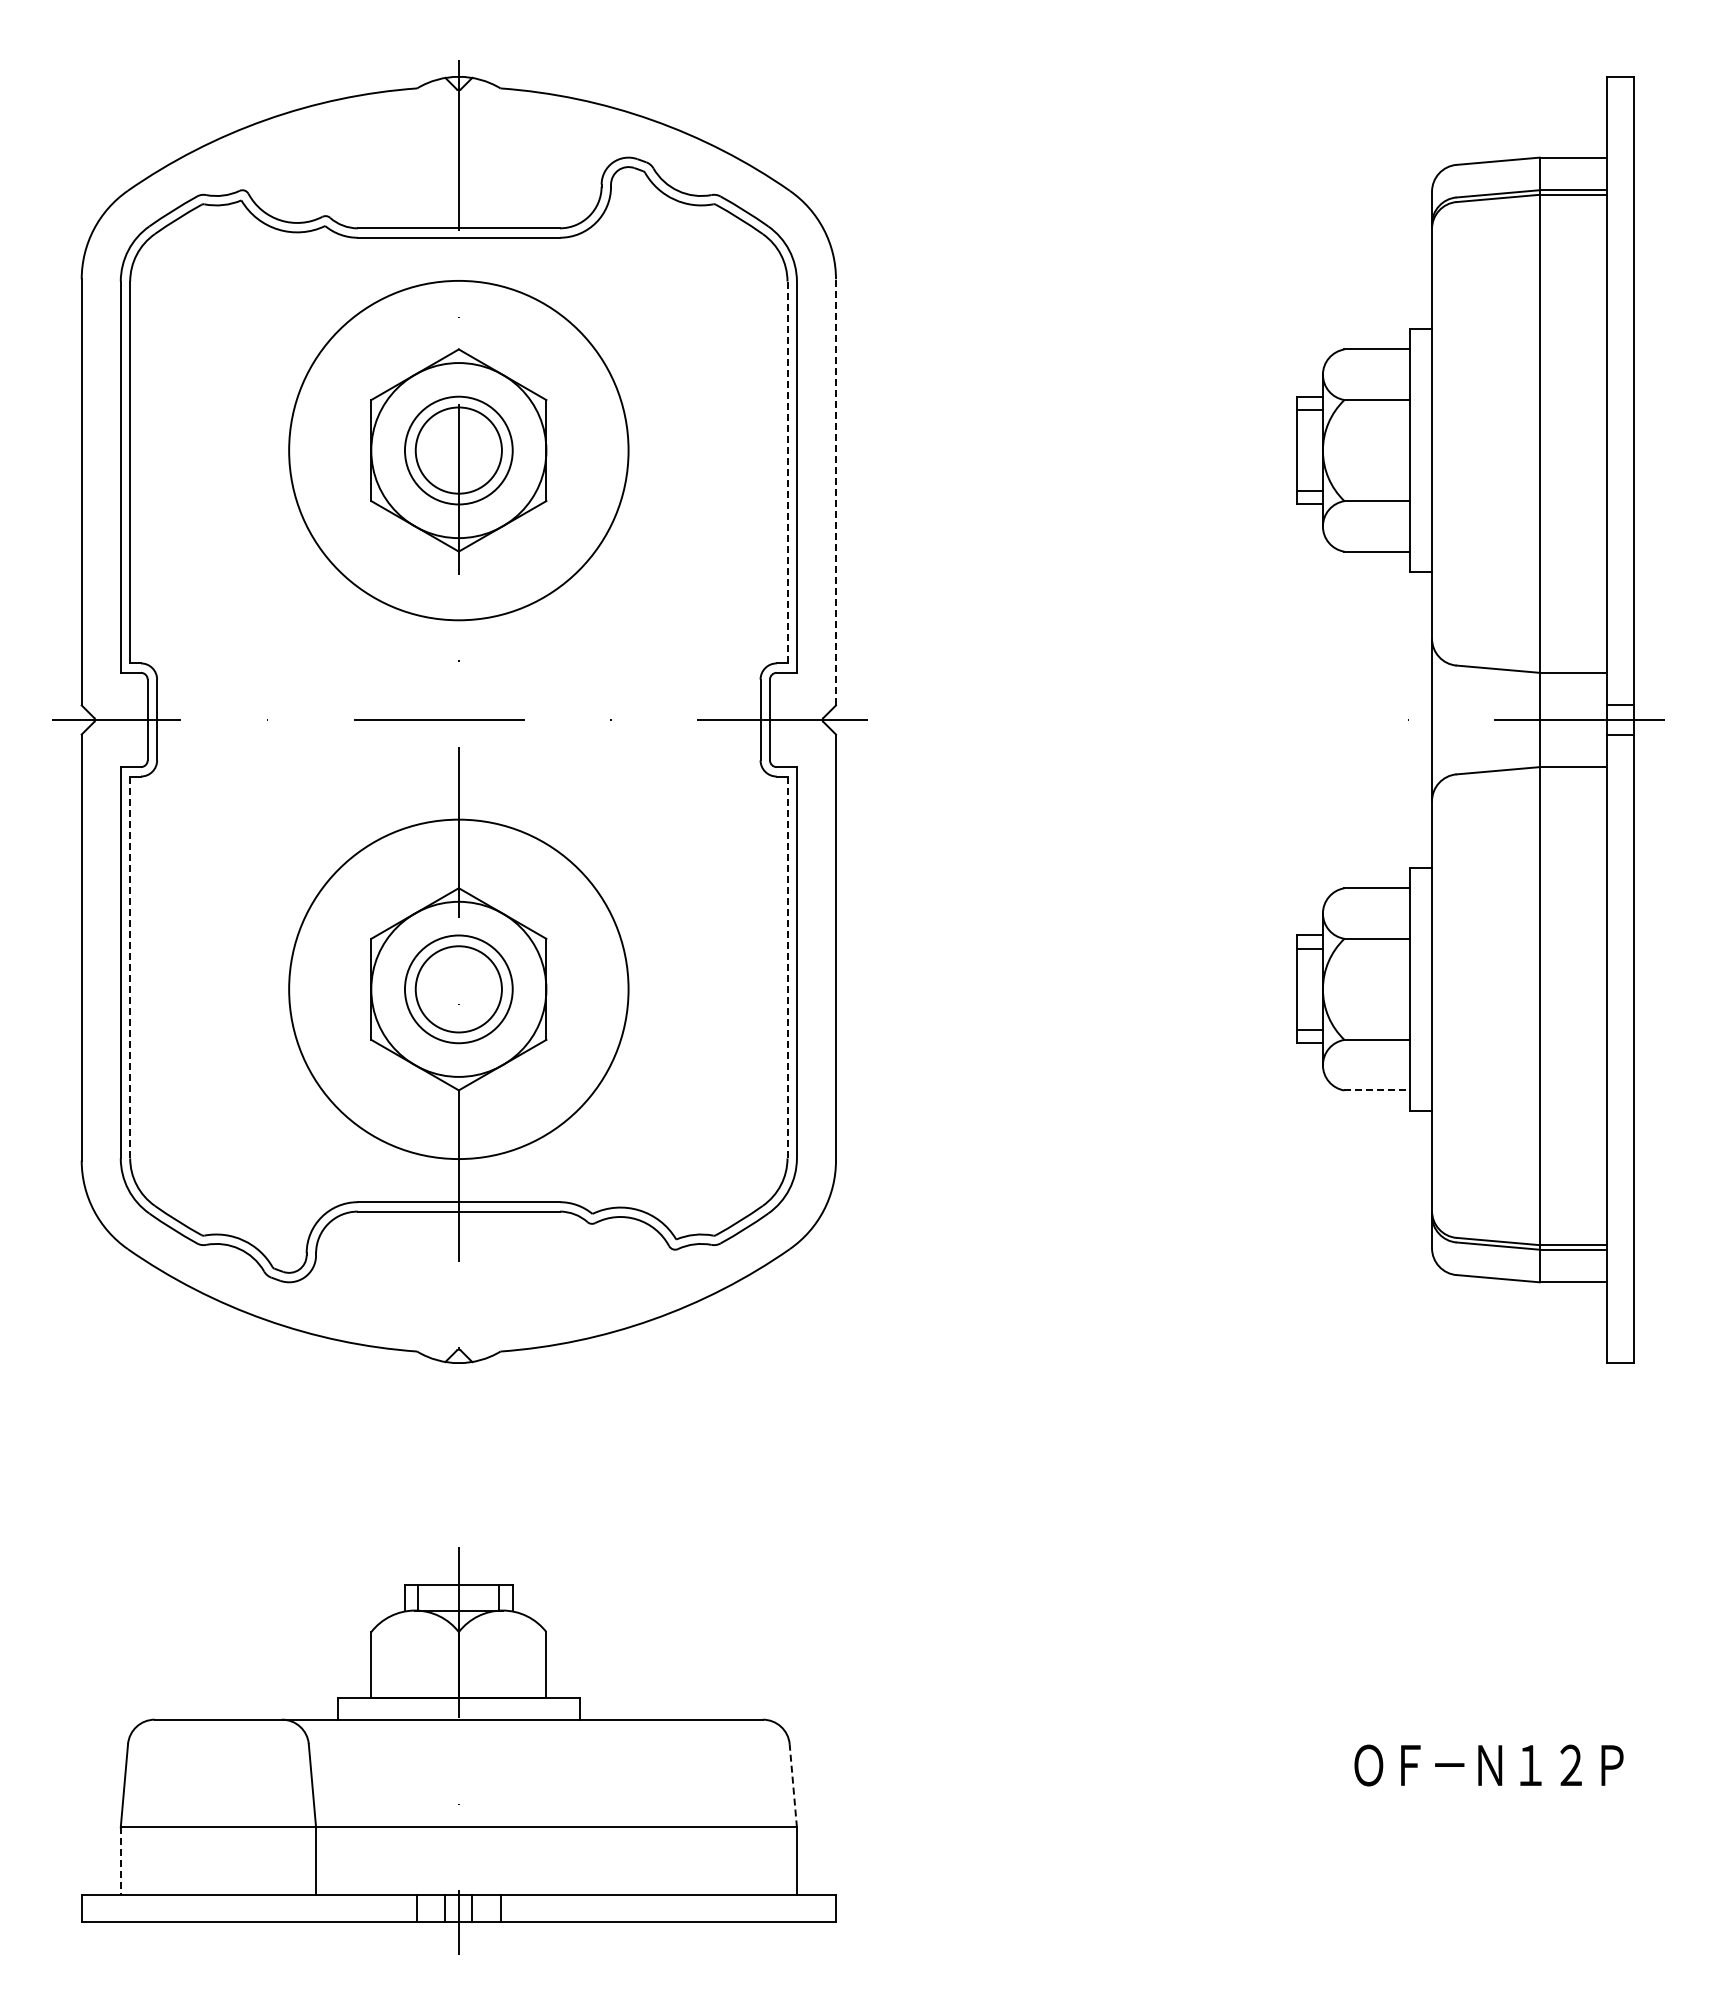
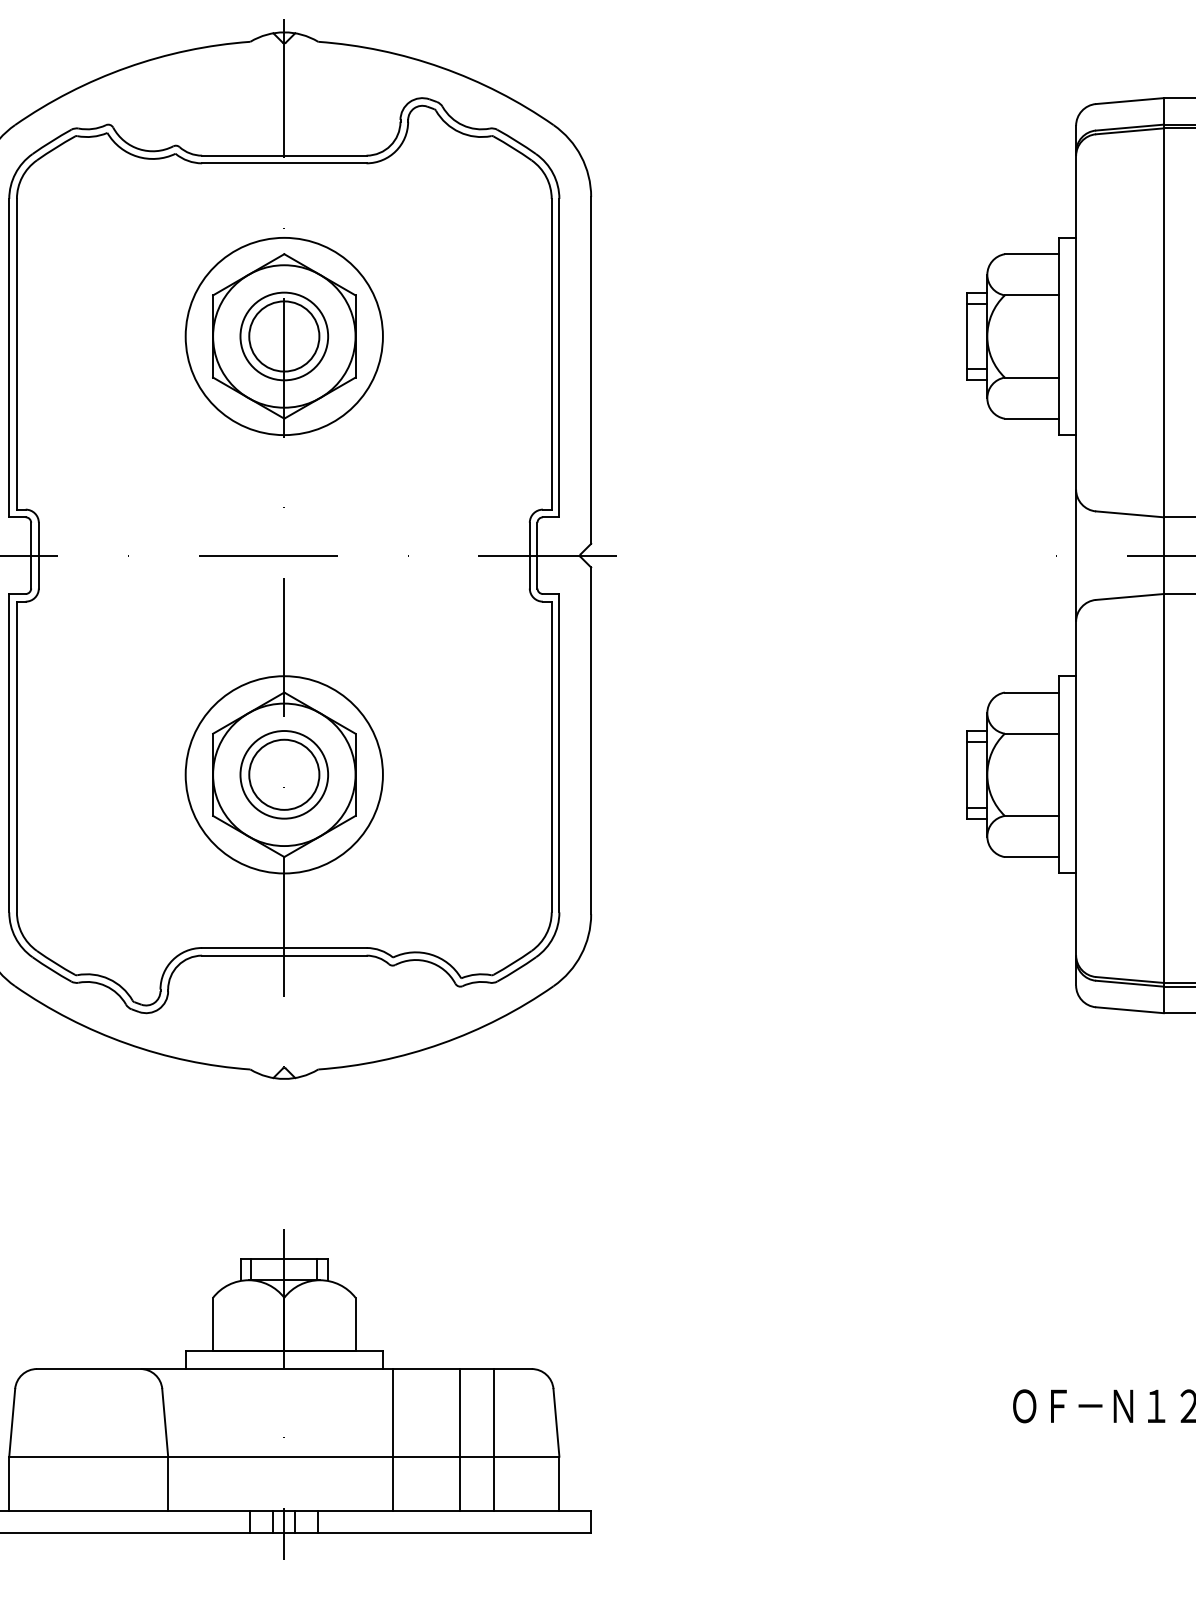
circle: (458, 450) -> (284, 336), size x0.71
line: (787, 472) -> (551, 354), dashed -> solid
line: (836, 491) -> (591, 369), dashed -> solid
line: (130, 967) -> (17, 757), dashed -> solid
line: (787, 967) -> (551, 757), dashed -> solid
circle: (458, 989) -> (284, 774), size x0.71
line: (1377, 1090) -> (1031, 857), dashed -> solid
line: (793, 1785) -> (556, 1422), dashed -> solid
line: (592, 1806) -> (393, 1439), added
line: (675, 1806) -> (460, 1439), added
line: (715, 1806) -> (493, 1439), added
line: (120, 1861) -> (9, 1484), dashed -> solid

